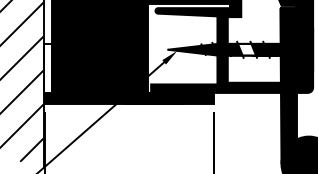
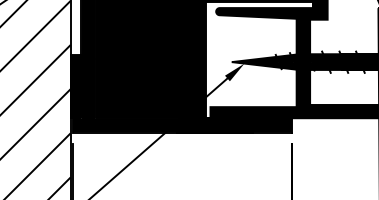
fill: (246, 49) -> (334, 61), added
fill: (47, 68) -> (75, 86), added

